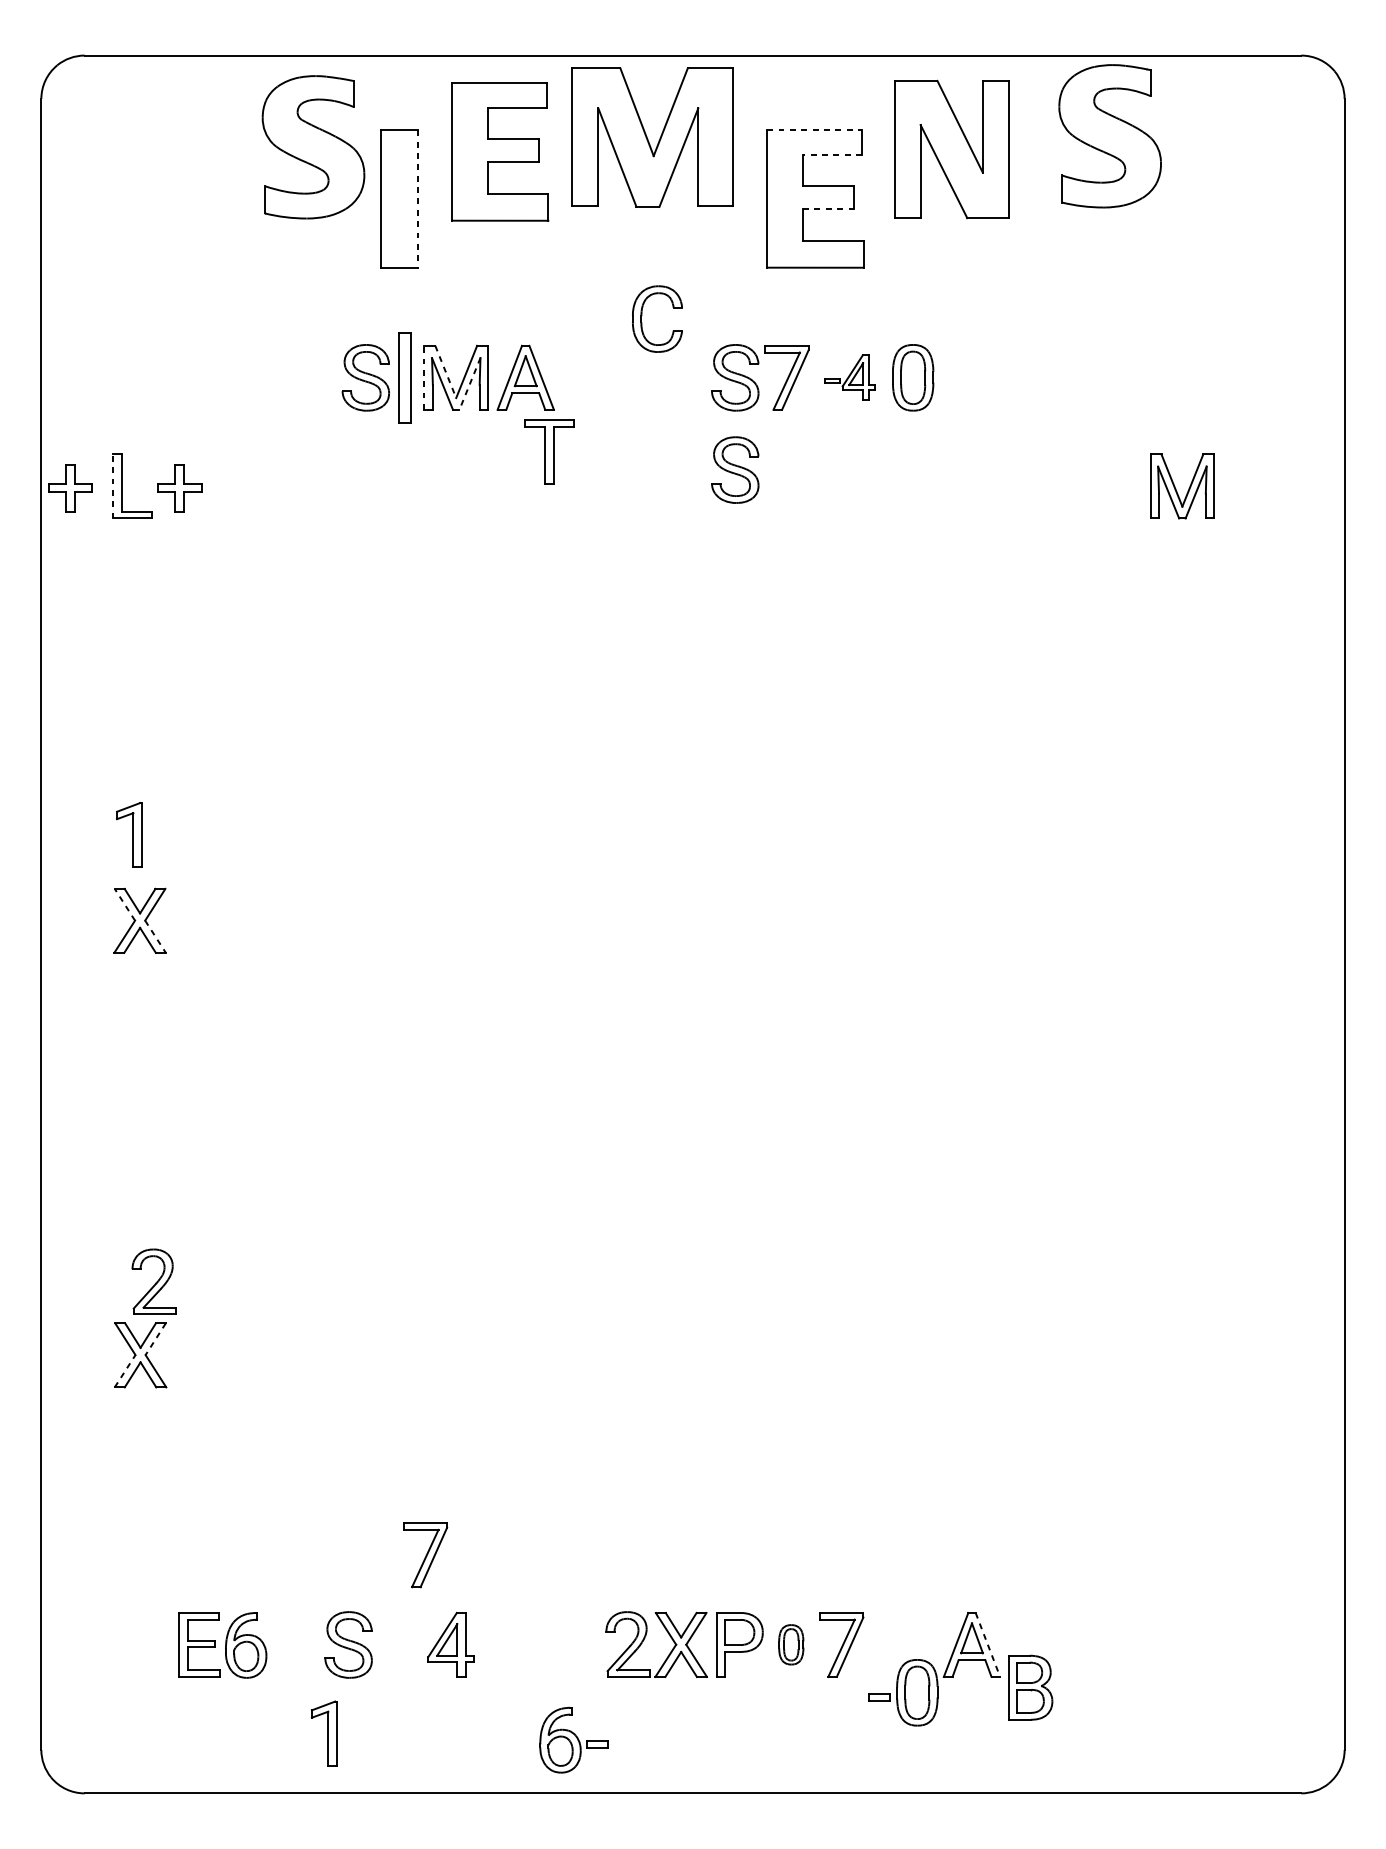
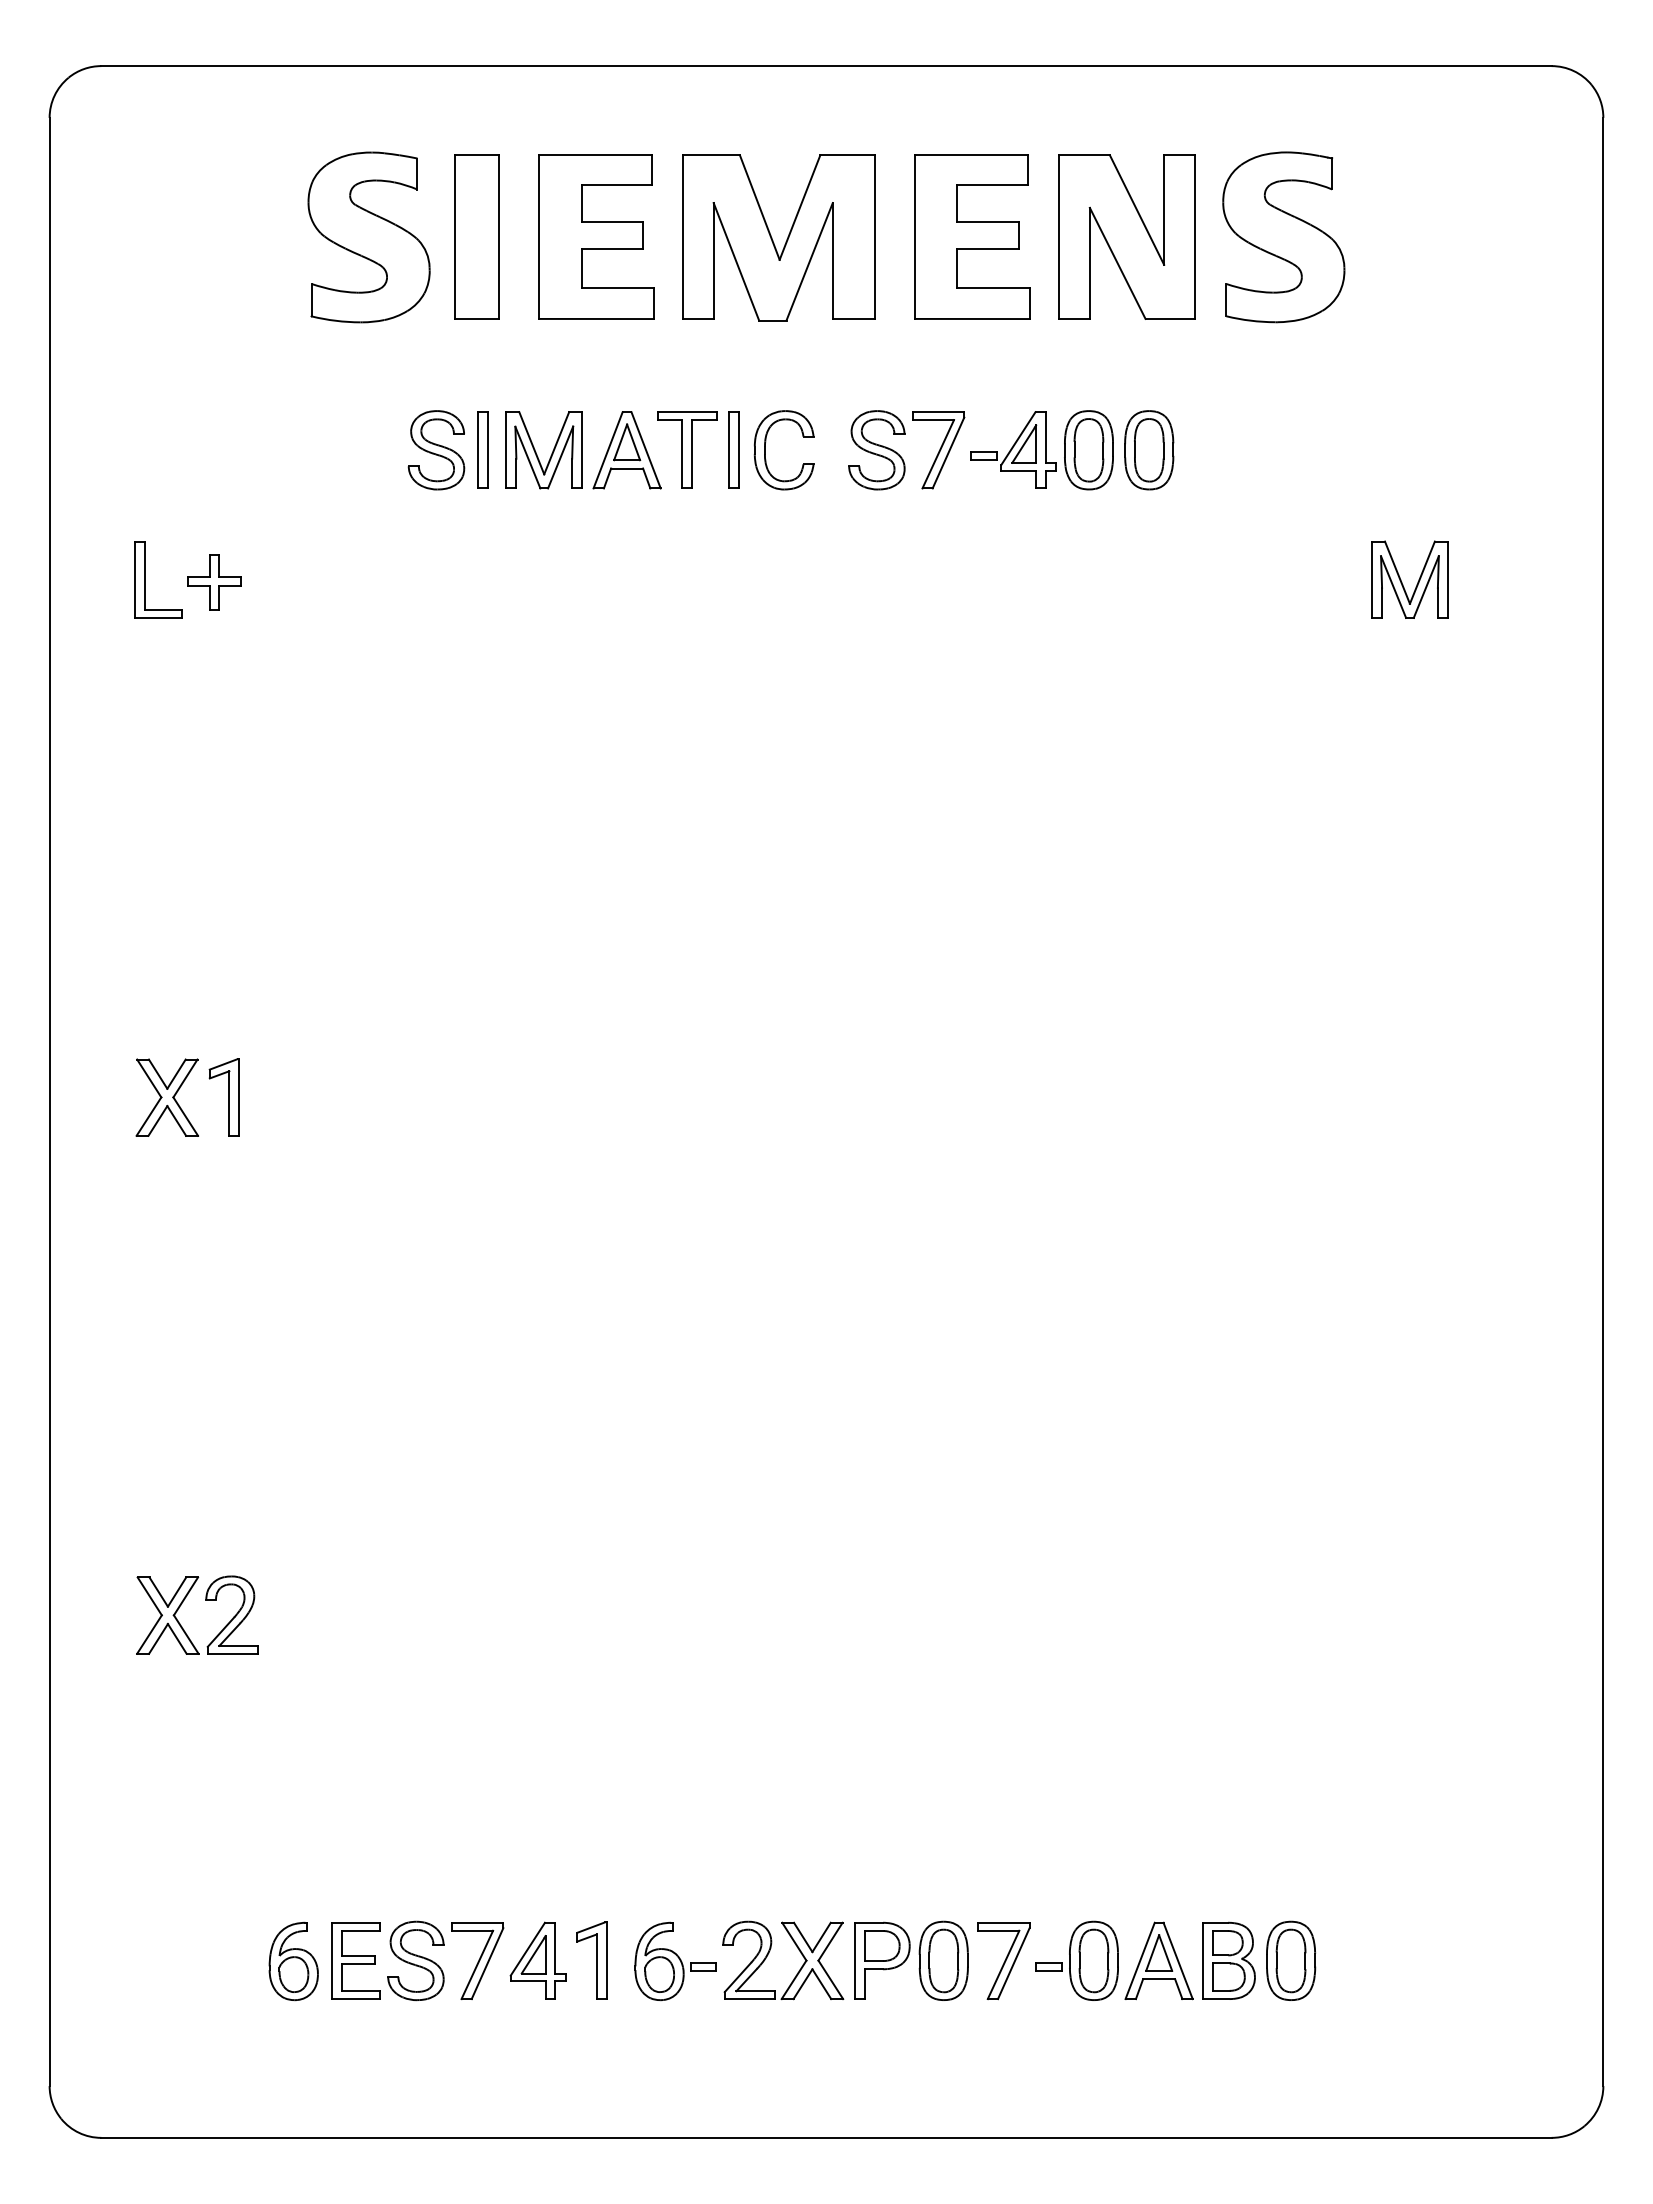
line: (814, 130) -> (971, 155), dashed -> solid
part: (1109, 136) -> (1283, 237), moved
part: (652, 137) -> (778, 237), moved
part: (313, 147) -> (368, 237), moved
part: (951, 149) -> (1126, 236), moved
part: (500, 151) -> (596, 236), moved
line: (832, 154) -> (992, 184), dashed -> solid
line: (417, 199) -> (498, 237), dashed -> solid
line: (828, 208) -> (988, 248), dashed -> solid
part: (641, 319) -> (765, 450), moved
line: (445, 372) -> (531, 443), dashed -> solid
part: (404, 377) -> (482, 449), size x0.71
line: (424, 377) -> (506, 449), dashed -> solid
part: (614, 377) -> (733, 449), added
part: (849, 377) -> (1013, 449), size x1.43
part: (963, 378) -> (1149, 450), added
line: (469, 383) -> (560, 457), dashed -> solid
part: (549, 450) -> (687, 449), moved
part: (734, 470) -> (876, 560), removed
line: (113, 486) -> (135, 579), dashed -> solid
part: (70, 488) -> (84, 582), removed
part: (128, 835) -> (223, 1097), moved
line: (125, 904) -> (149, 1078), dashed -> solid
line: (155, 936) -> (185, 1116), dashed -> solid
part: (153, 1281) -> (231, 1614), moved
line: (155, 1339) -> (185, 1596), dashed -> solid
line: (125, 1371) -> (149, 1634), dashed -> solid
part: (425, 1555) -> (477, 1961), moved
part: (198, 1644) -> (355, 1960), moved
part: (791, 1644) -> (943, 1960), size x1.67
line: (988, 1644) -> (1178, 1960), dashed -> solid
part: (1083, 1644) -> (1291, 1960), added
part: (1030, 1687) -> (1228, 1960), moved
part: (902, 1692) -> (1076, 1960), moved
part: (323, 1733) -> (591, 1960), moved
part: (573, 1740) -> (675, 1961), moved

